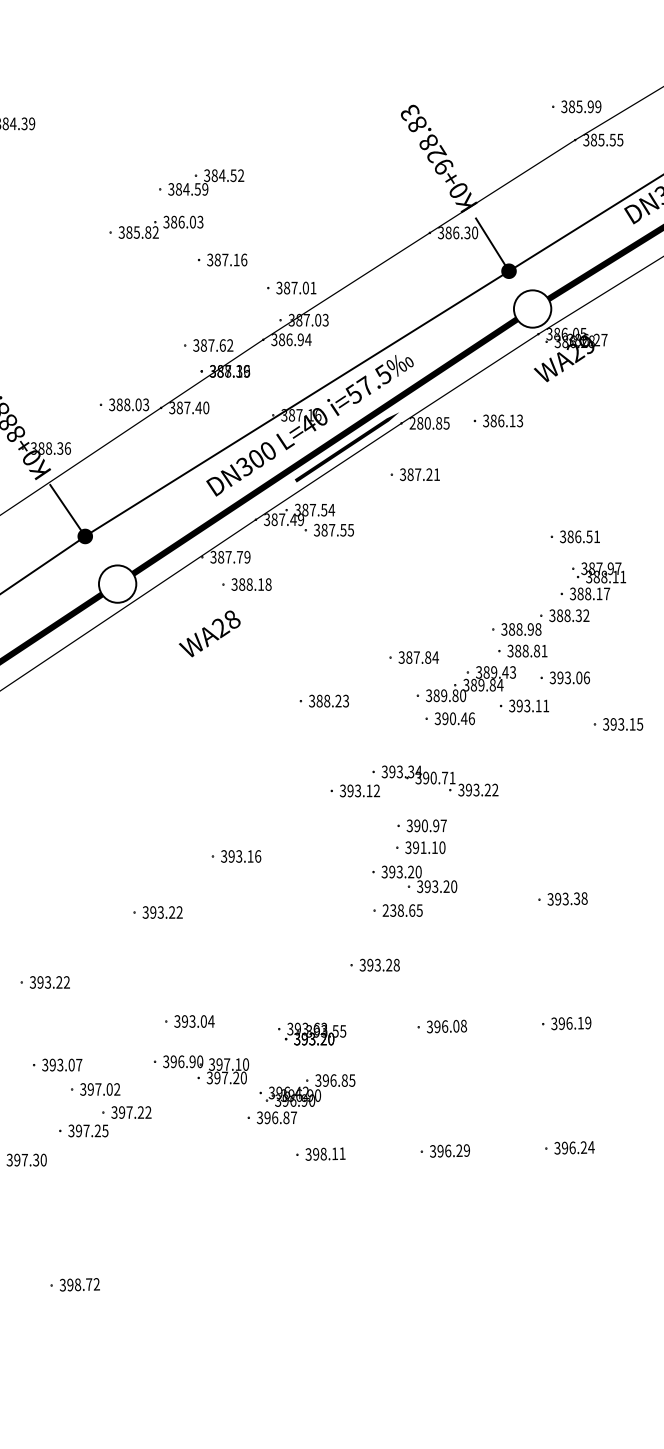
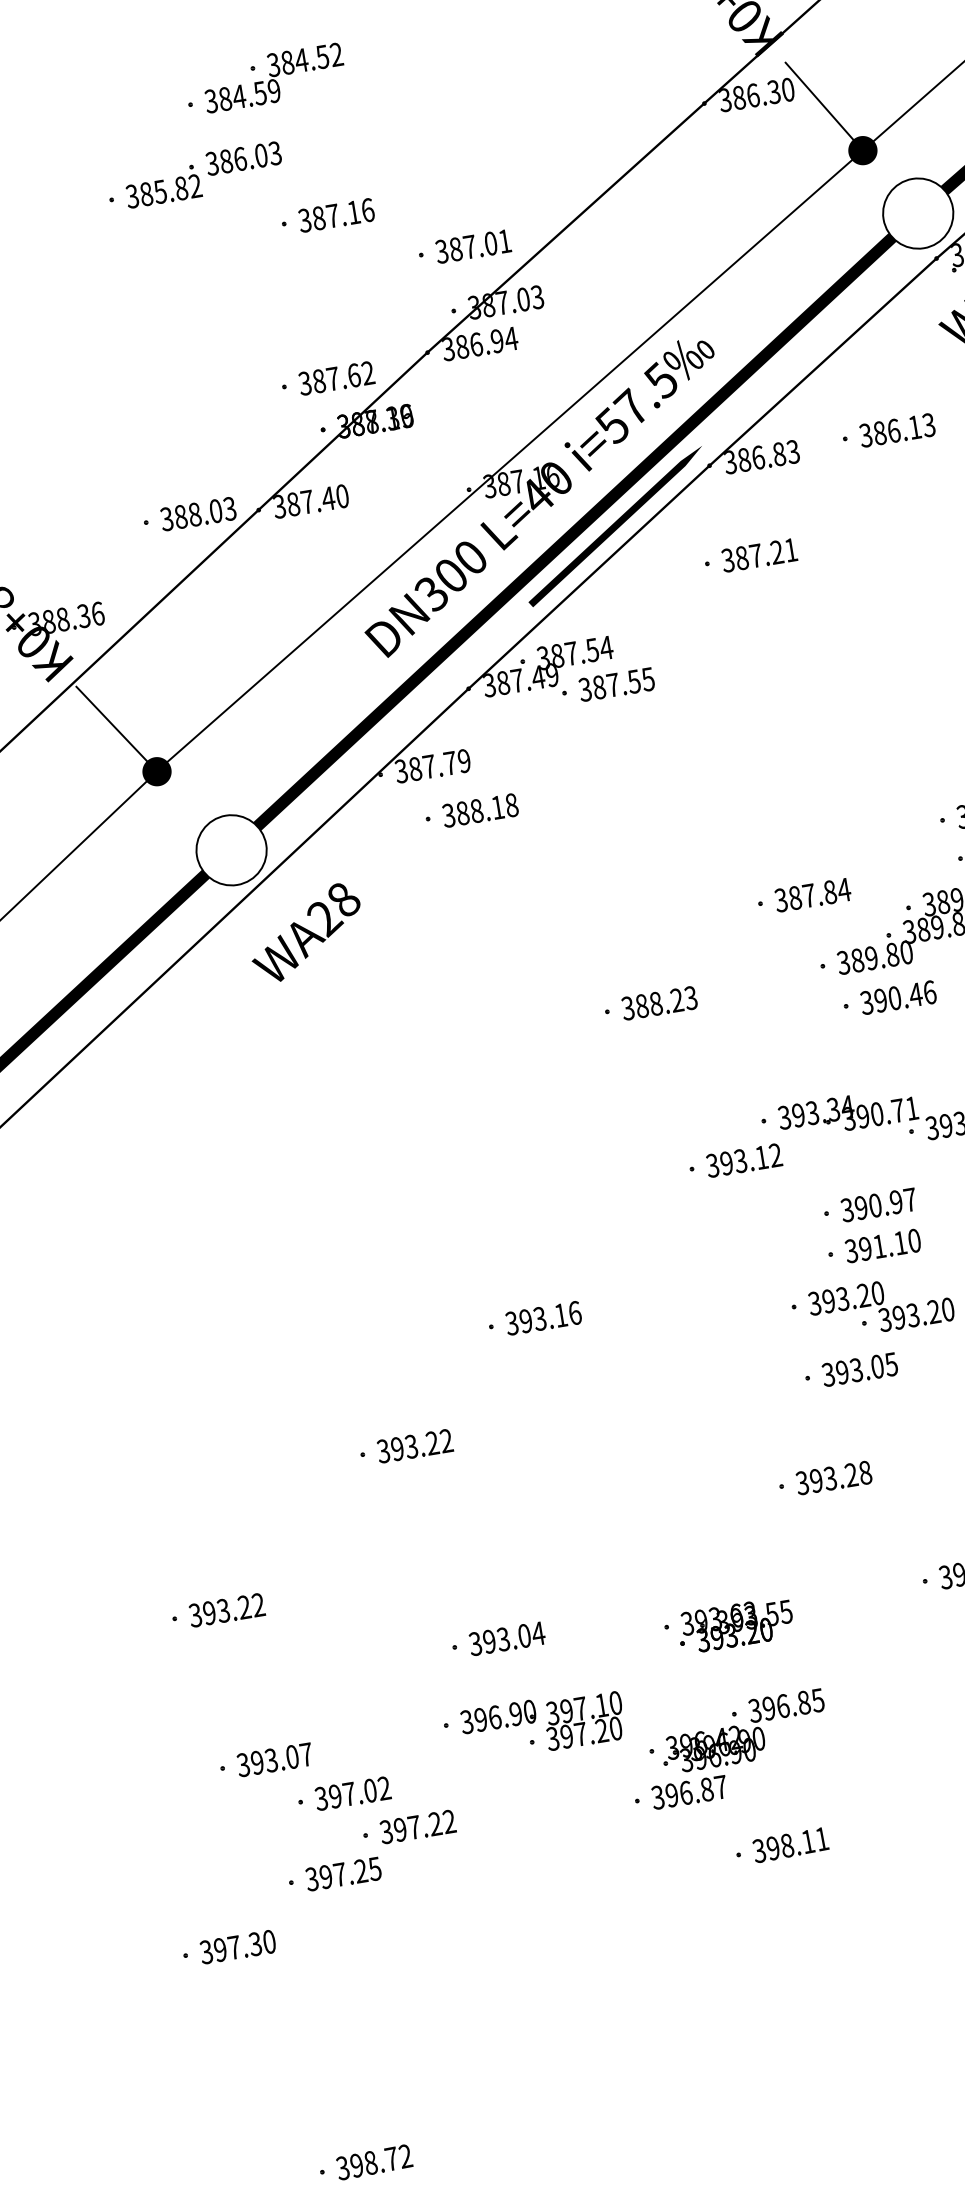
text: (429, 423) -> (761, 457), 280.85 -> 386.83
text: (209, 633) -> (305, 932), moved
text: (398, 910) -> (852, 1370), 238.65 -> 393.05

